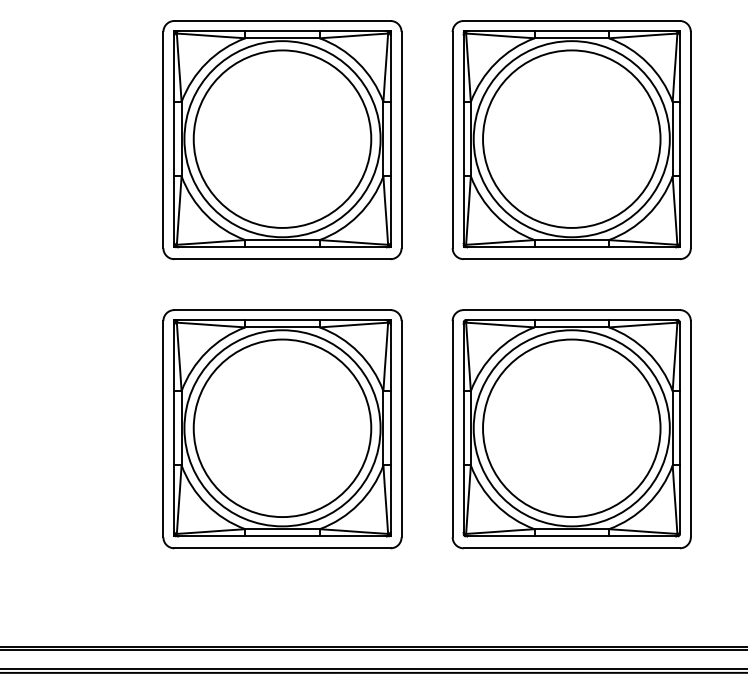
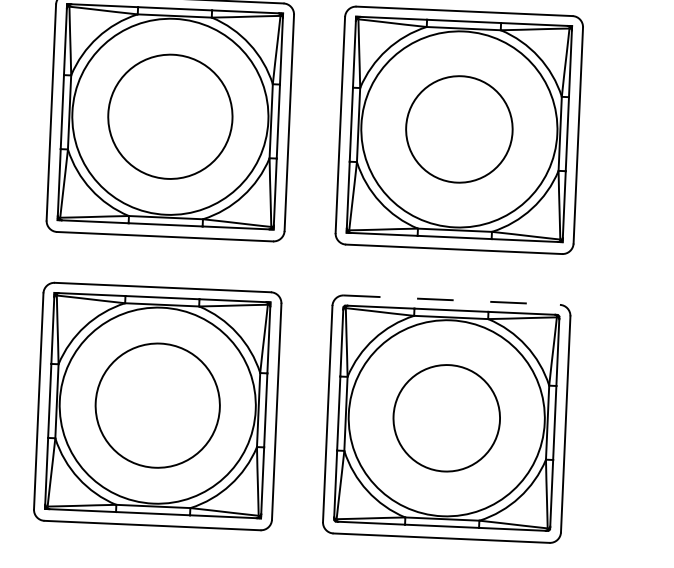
circle: (282, 138) -> (170, 116), size x0.7
circle: (571, 138) -> (459, 128), size x0.6
line: (572, 310) -> (452, 300), solid -> dashed
circle: (282, 428) -> (157, 405), size x0.7
circle: (571, 428) -> (446, 418), size x0.6

